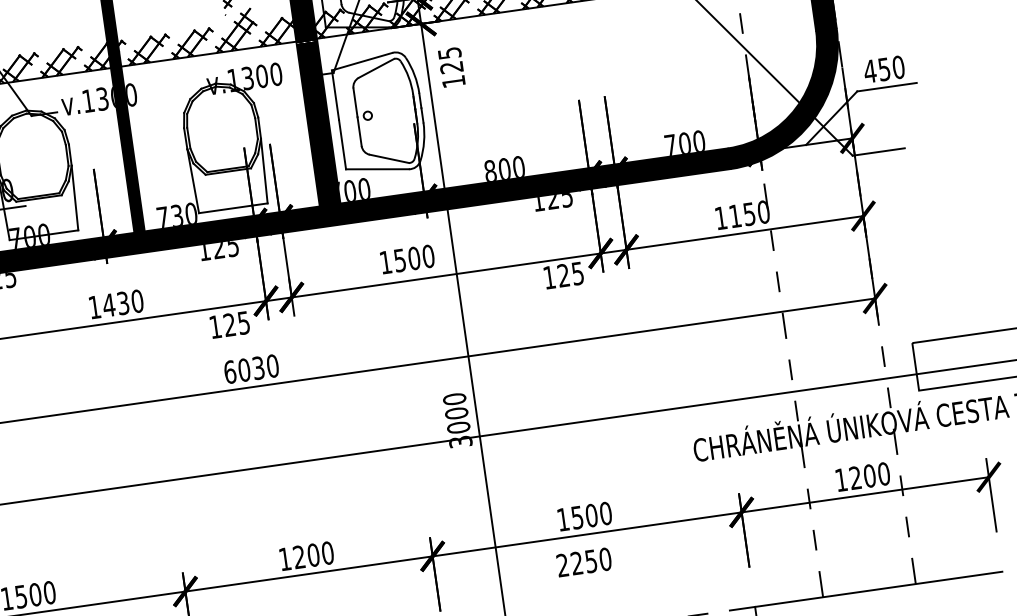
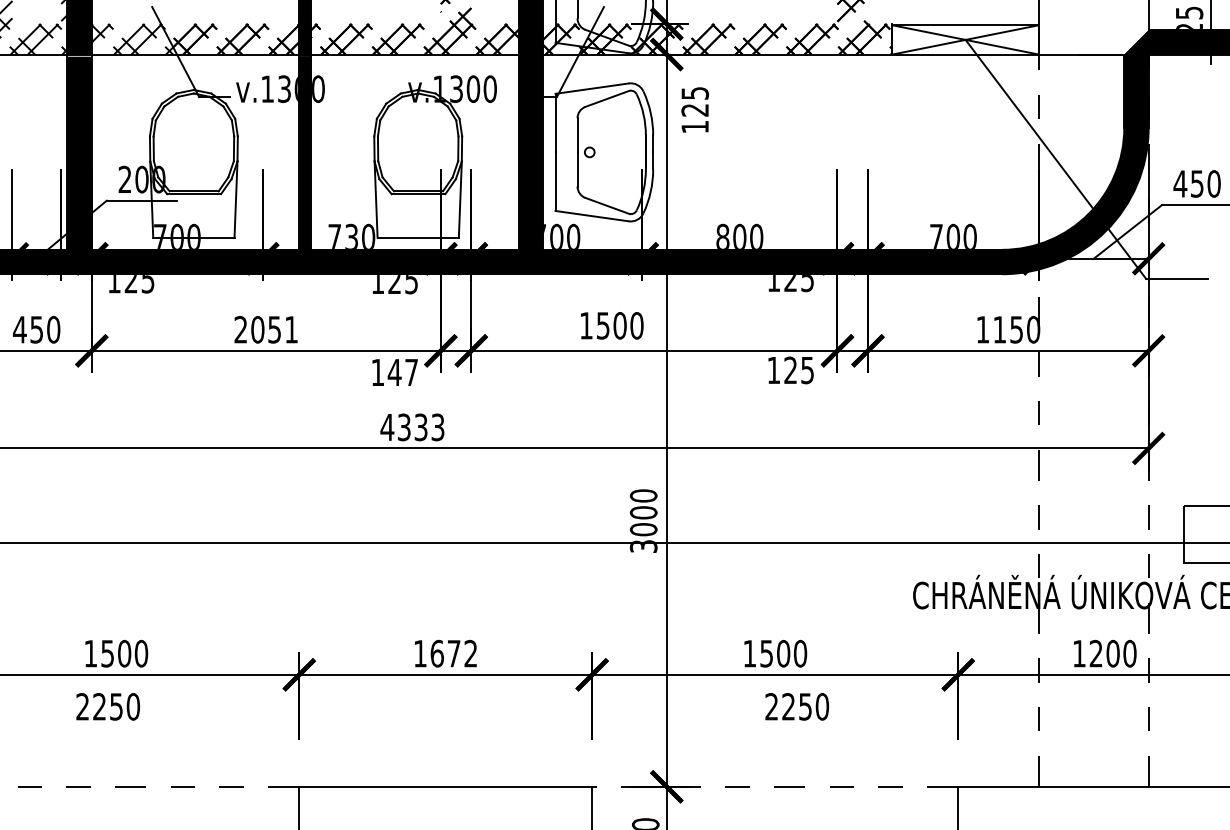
text: (116, 304) -> (266, 329), 1430 -> 2051
text: (236, 324) -> (402, 372), 125 -> 147
text: (251, 369) -> (412, 427), 6030 -> 4333
text: (313, 555) -> (453, 653), 1200 -> 1672
text: (584, 562) -> (797, 706), moved

